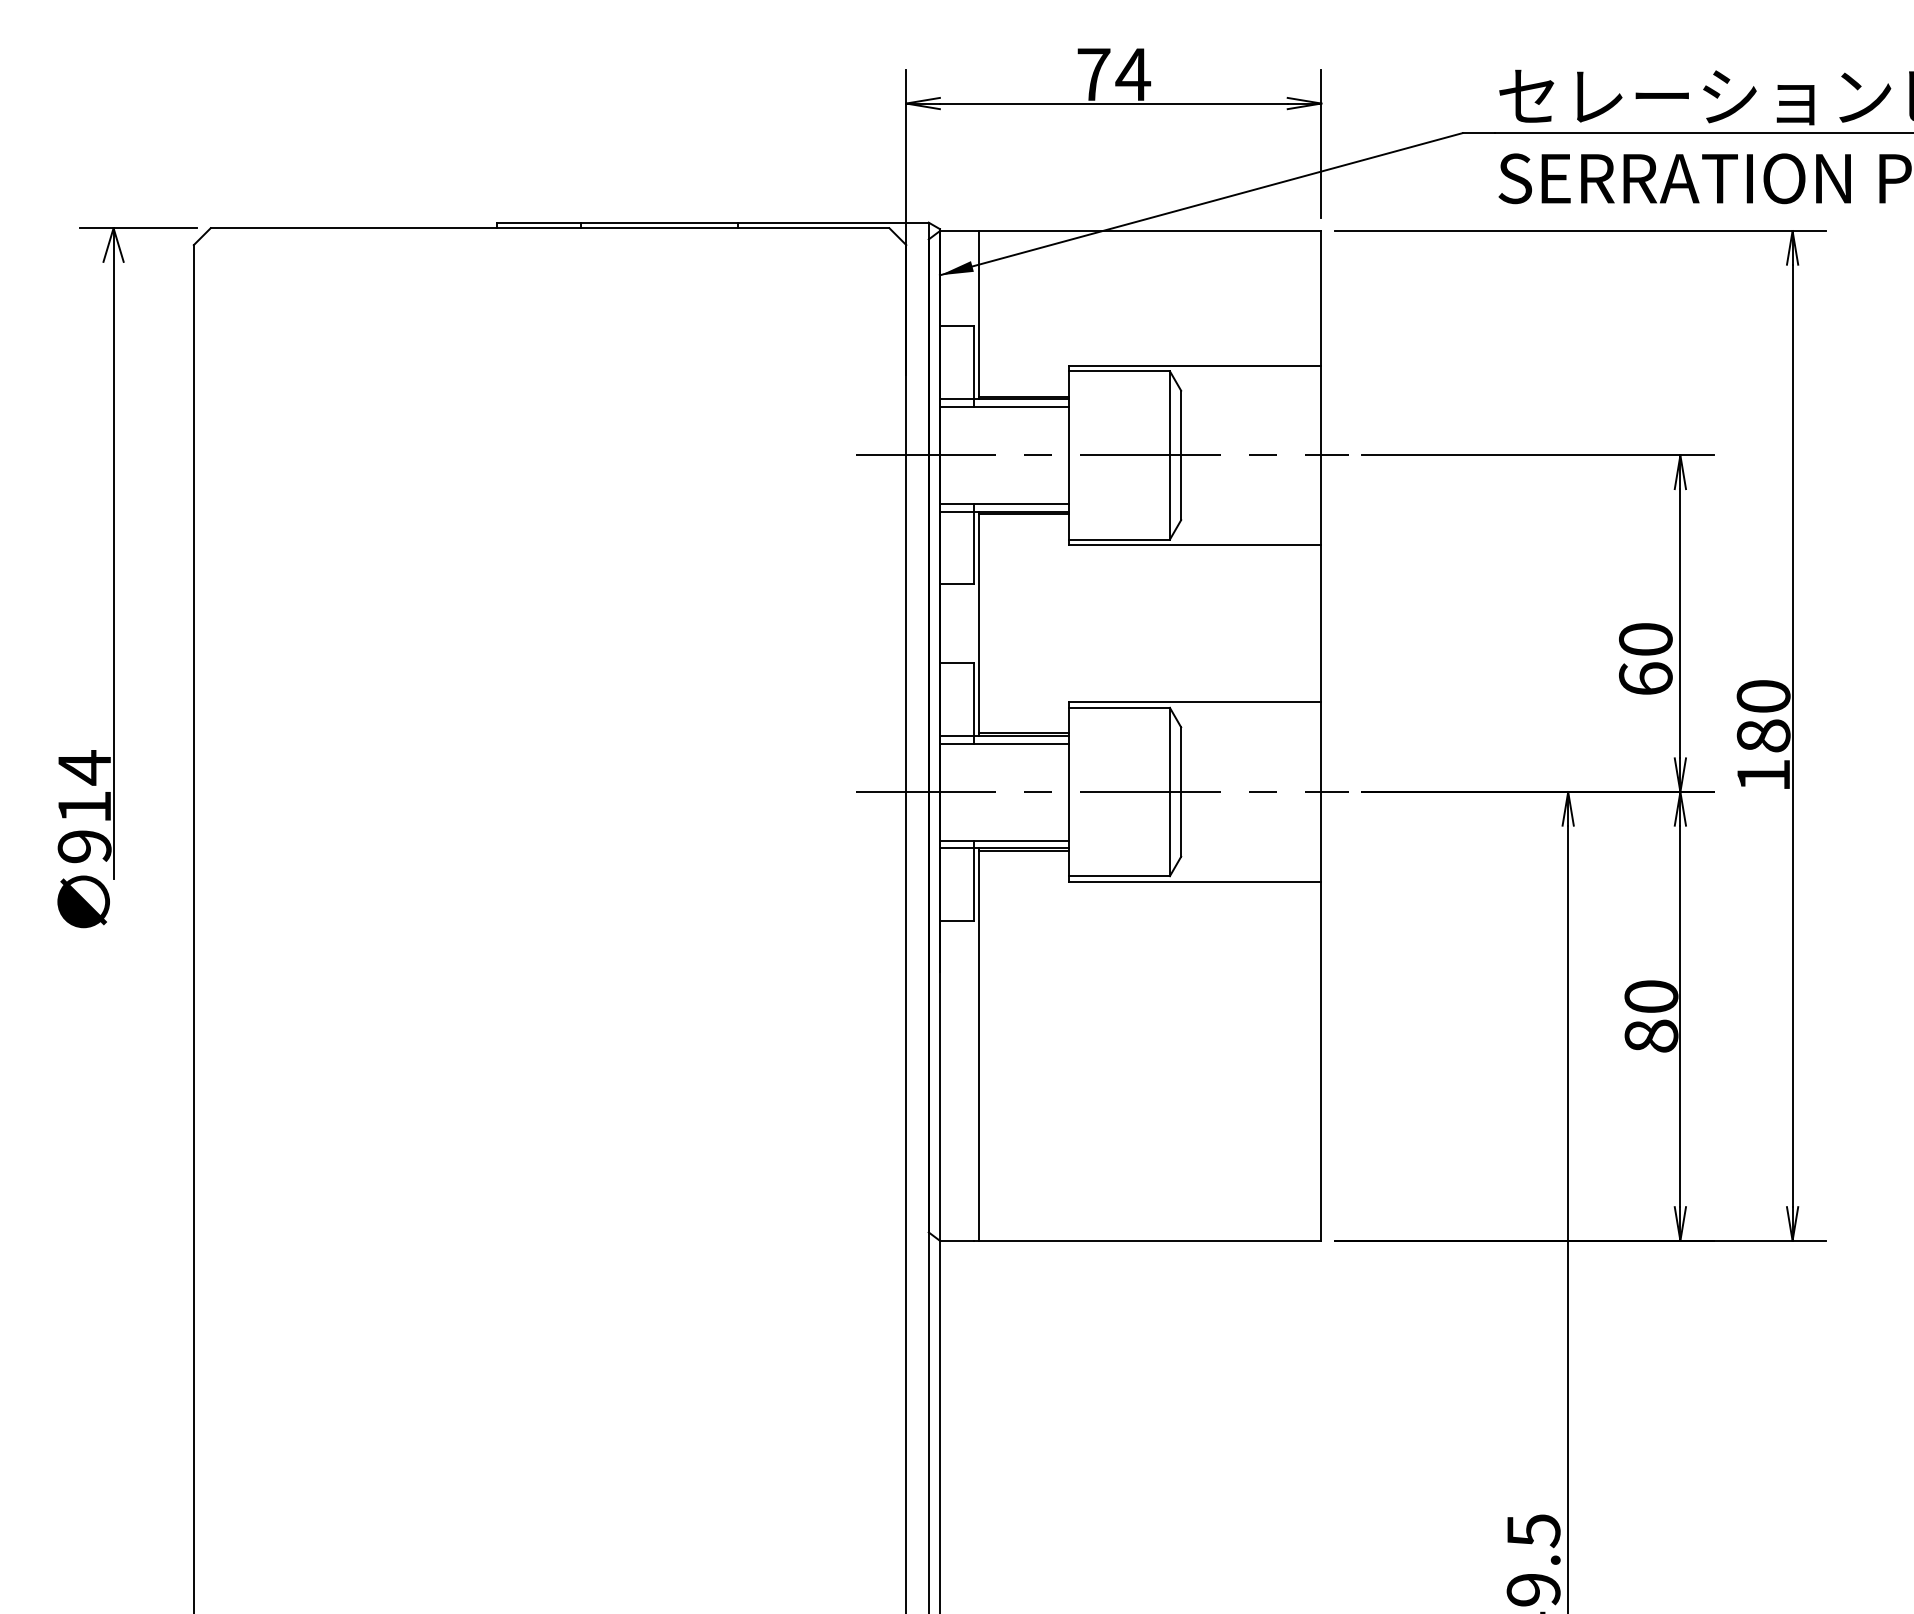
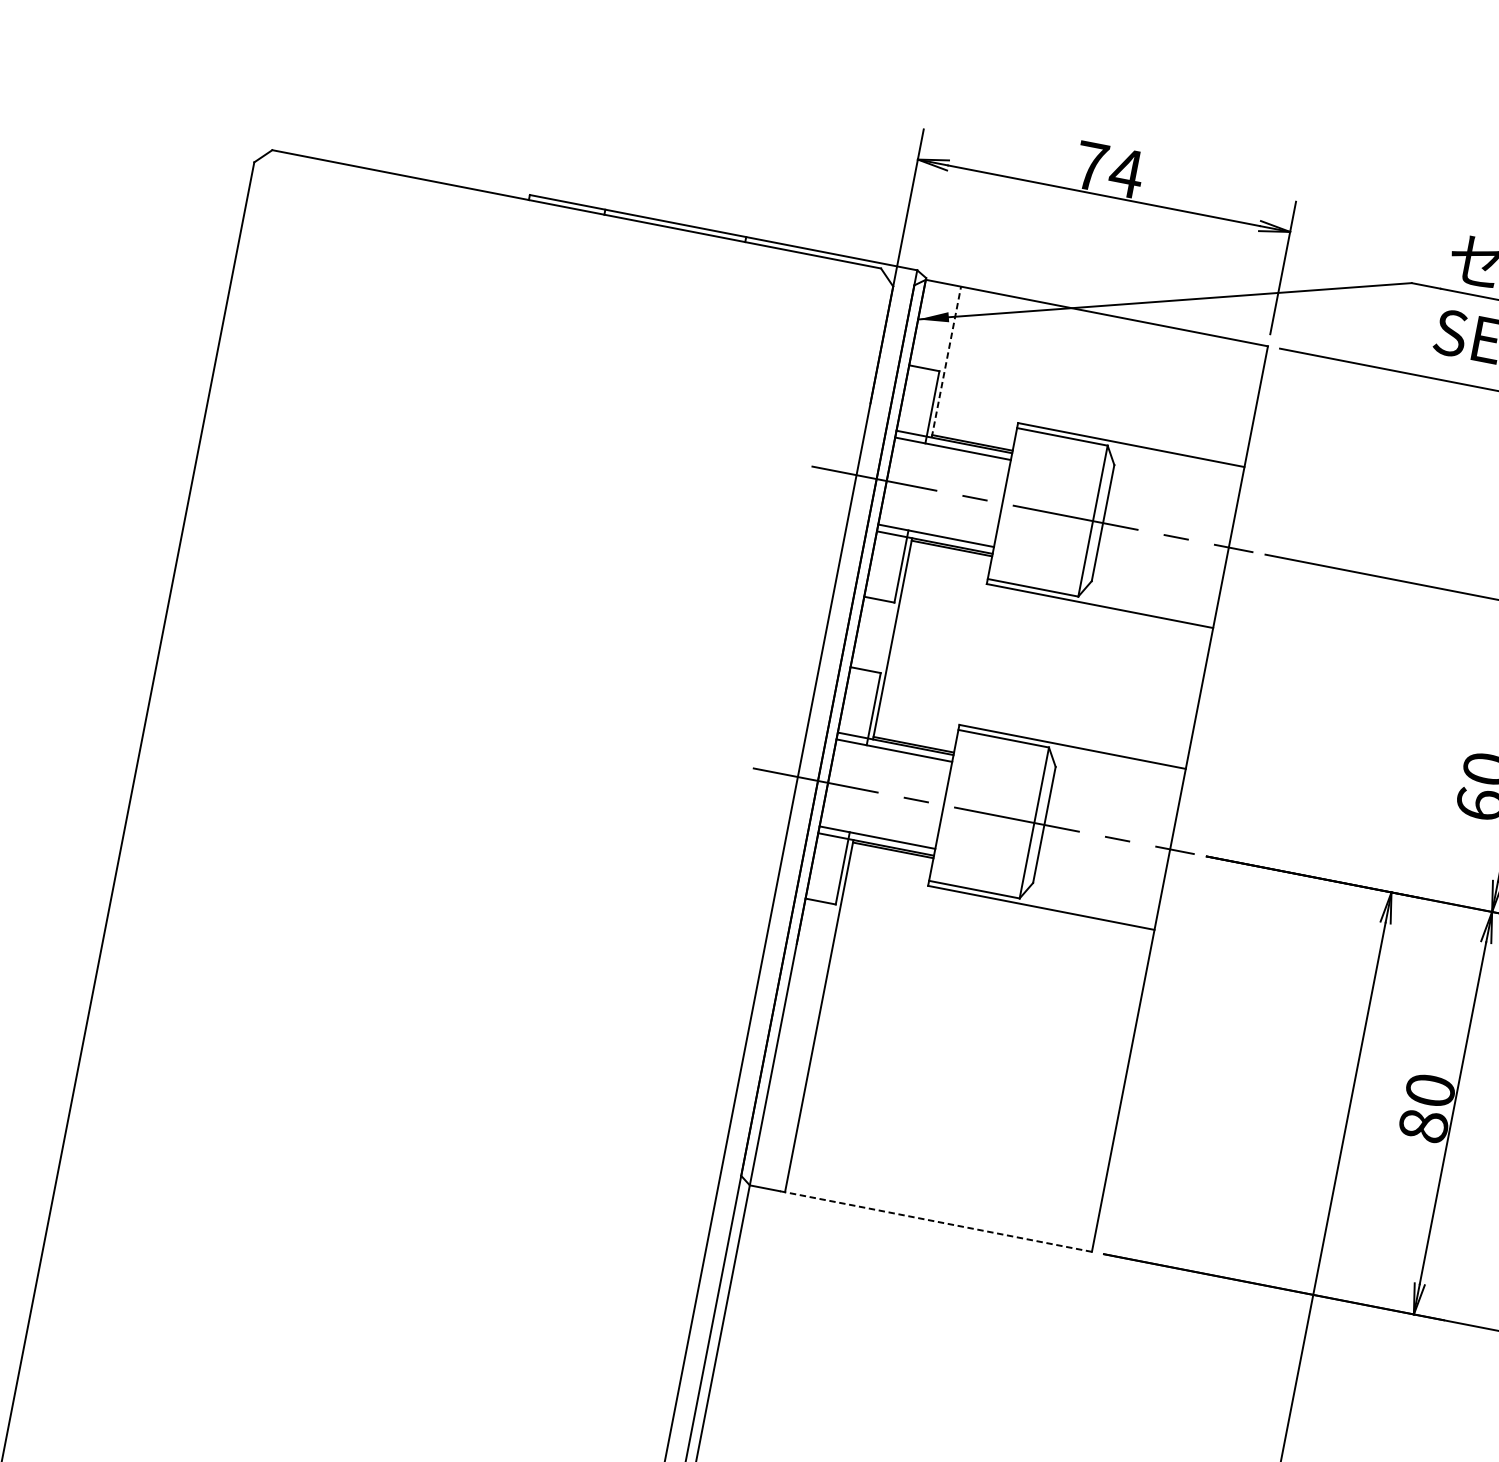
line: (979, 314) -> (946, 361), solid -> dashed
part: (114, 577) -> (125, 446), removed
line: (1147, 1240) -> (936, 1221), solid -> dashed

